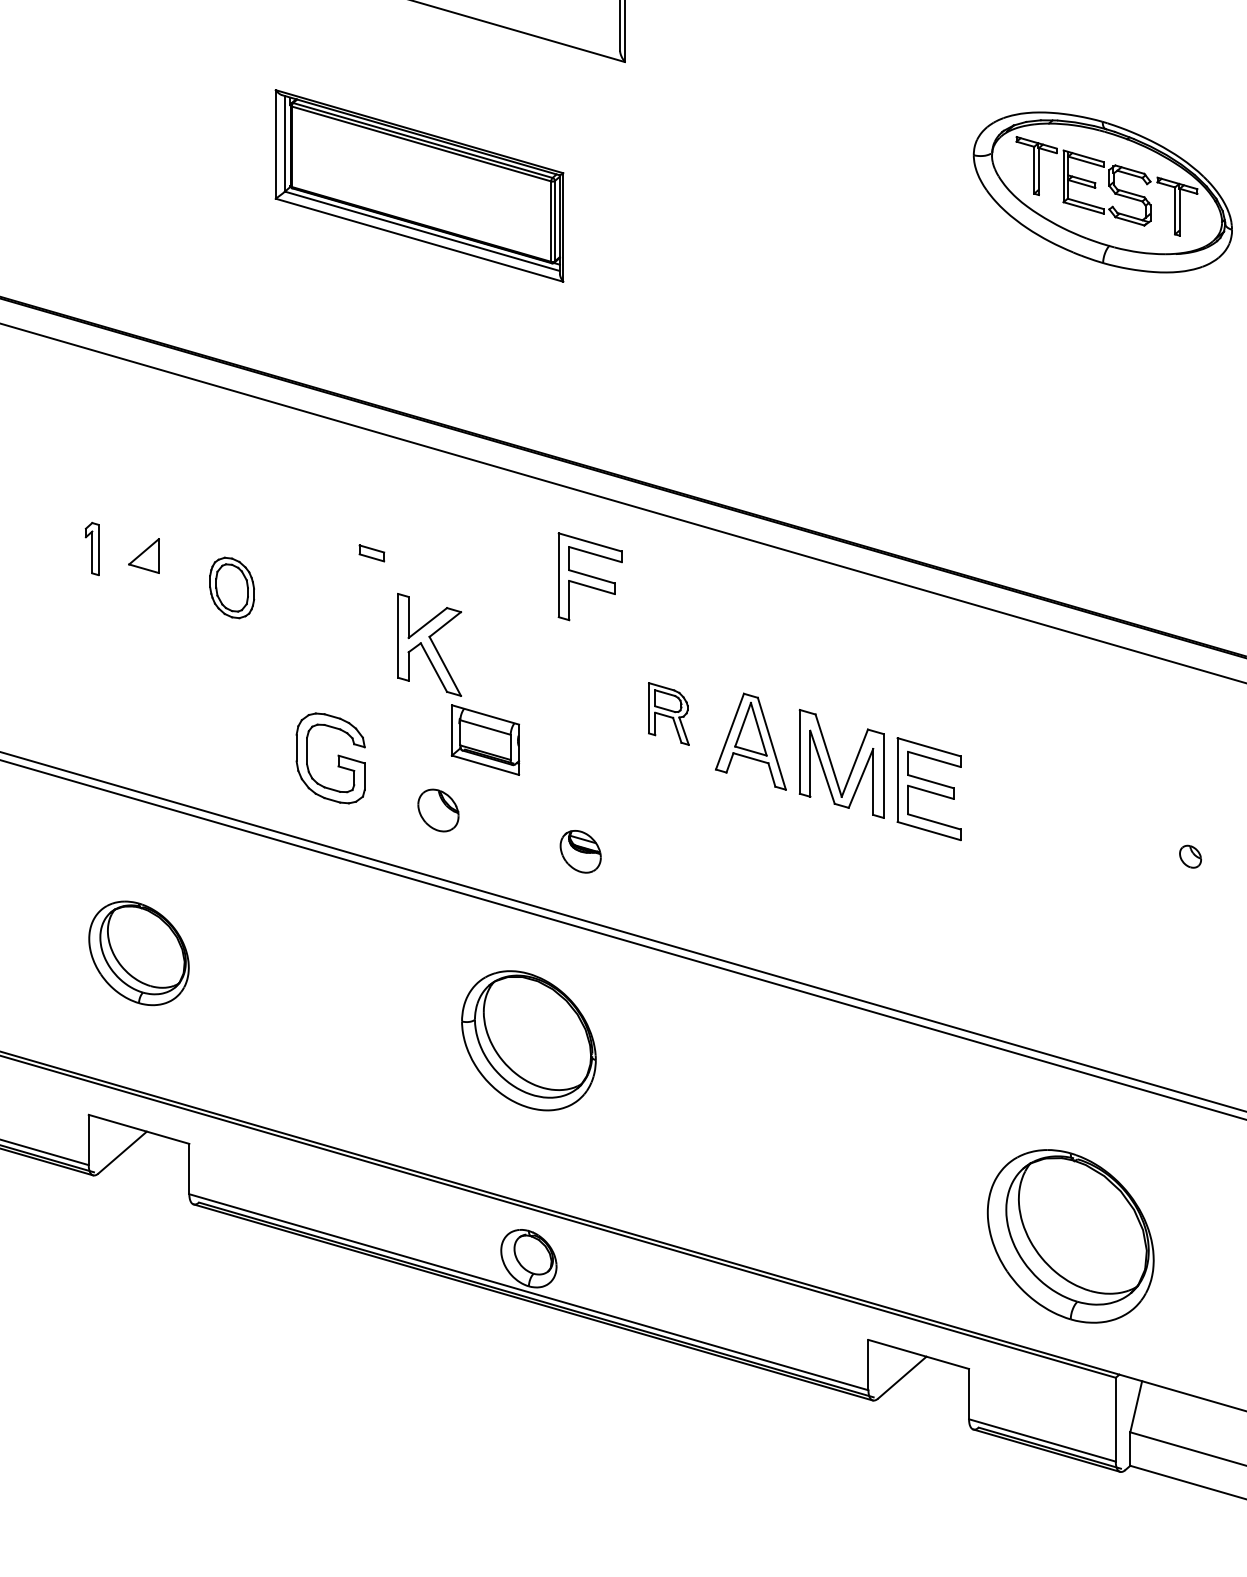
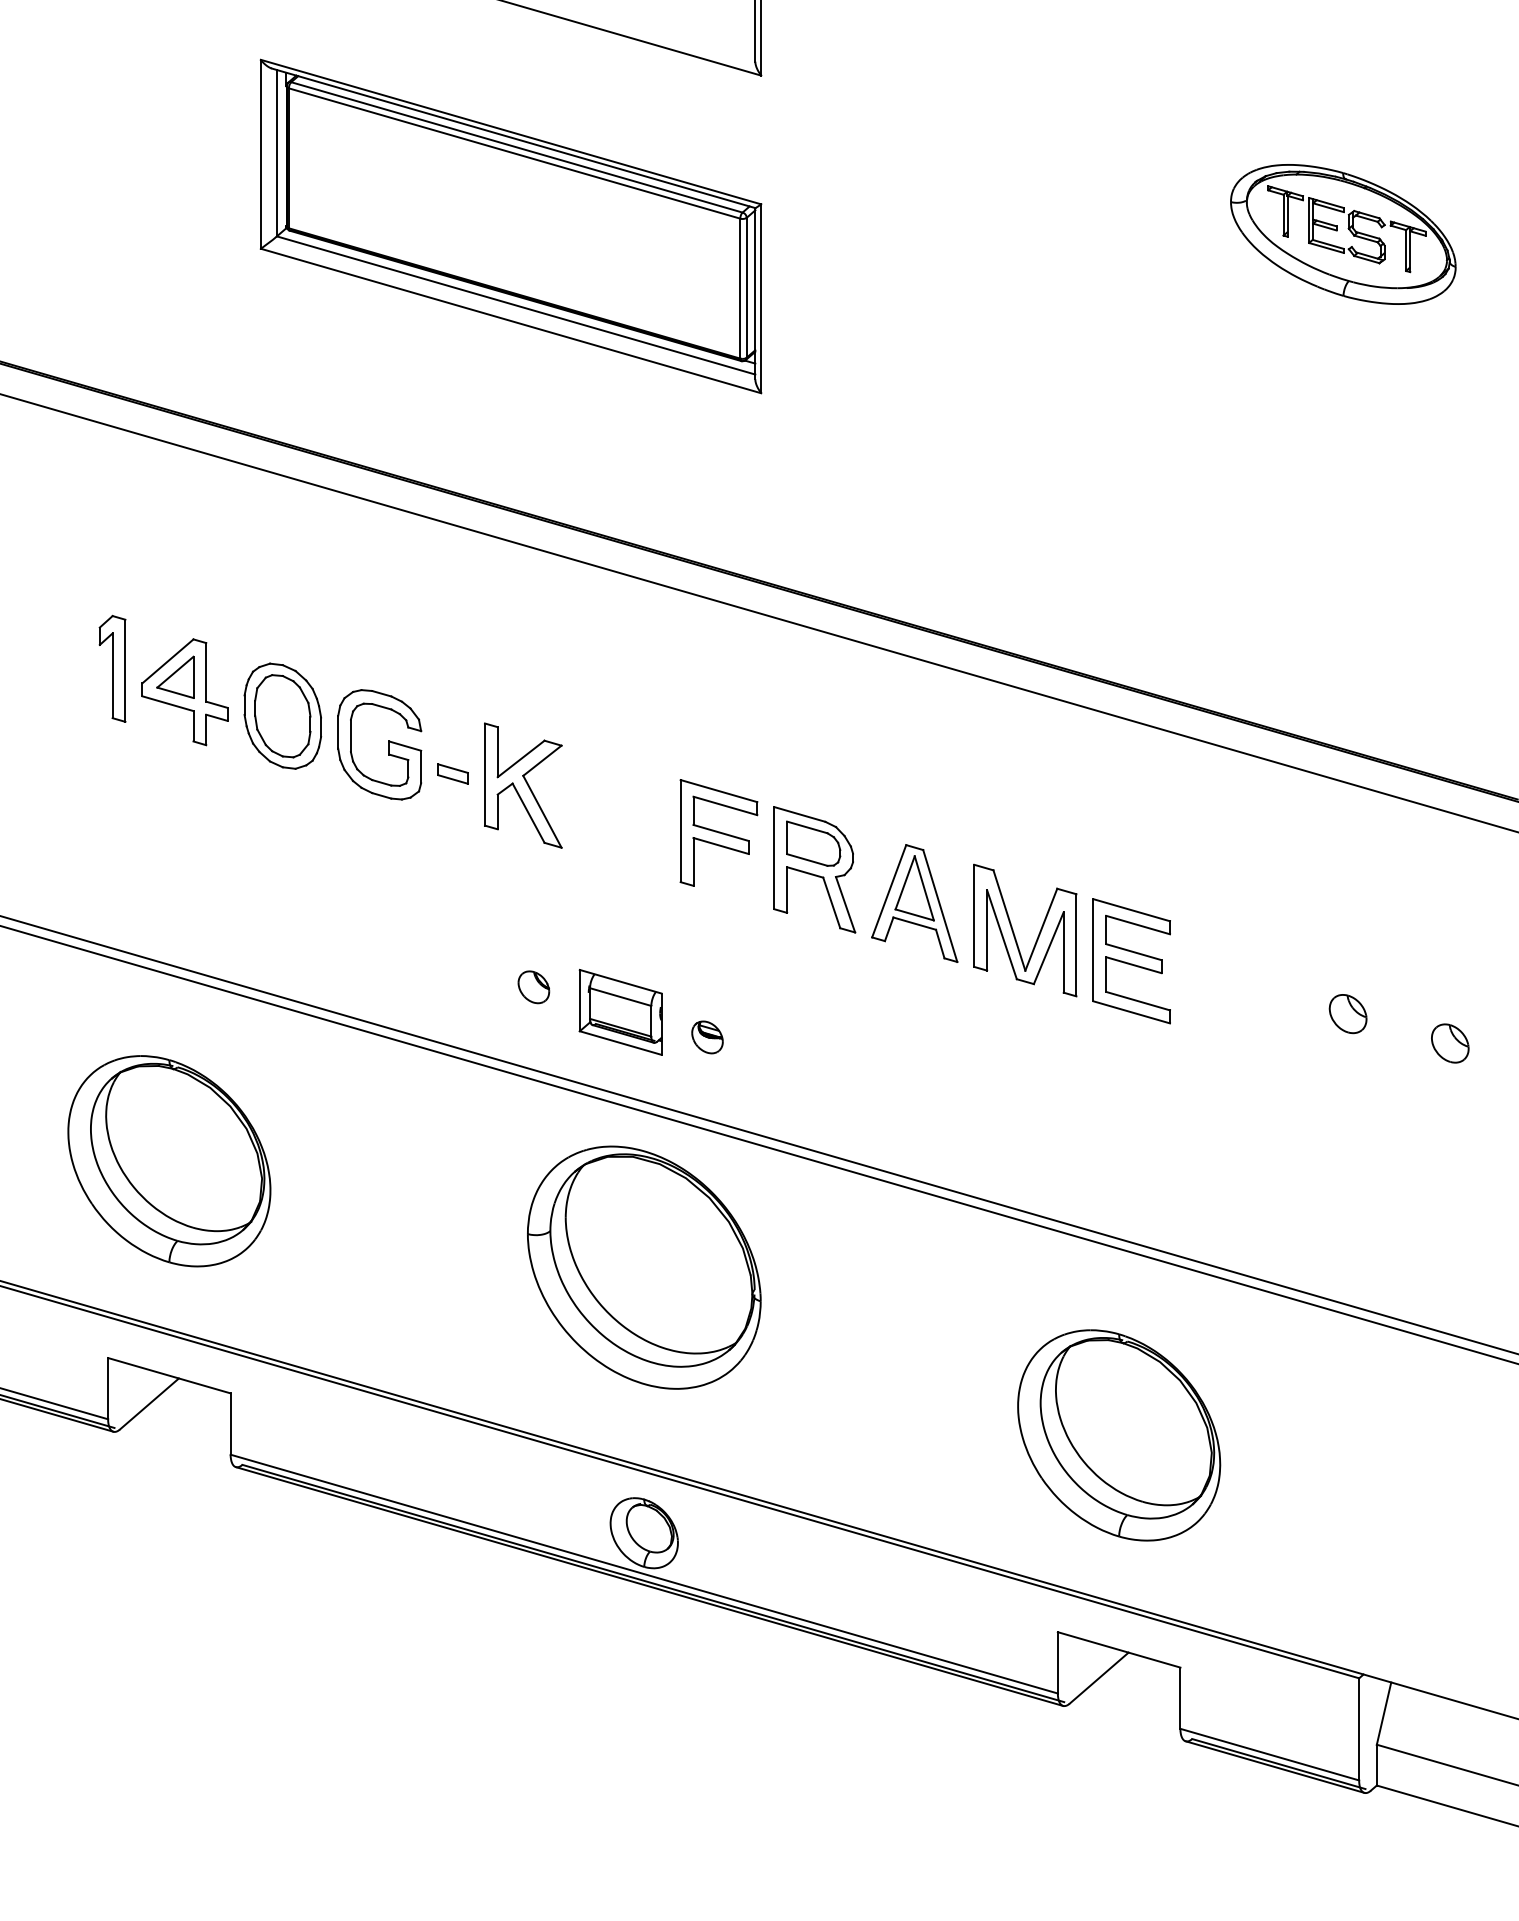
part: (419, 185) -> (511, 225), size x1.43
part: (1102, 192) -> (1342, 234), size x0.71
part: (91, 548) -> (111, 668), size x1.67
part: (371, 553) -> (452, 774), moved
part: (151, 567) -> (184, 691), added
part: (589, 576) -> (718, 832), moved
part: (231, 587) -> (282, 715), size x1.43
part: (668, 713) -> (814, 869), size x1.67
part: (485, 739) -> (620, 1011), moved
part: (337, 756) -> (387, 742), moved
part: (437, 810) -> (532, 987), size x0.62
part: (1106, 832) -> (1347, 1014), added
part: (580, 851) -> (707, 1037), size x0.62
part: (1190, 856) -> (1450, 1043), size x1.43
part: (138, 953) -> (168, 1161), size x1.67
part: (528, 1040) -> (643, 1267), size x1.43
part: (1070, 1236) -> (1118, 1435), moved

